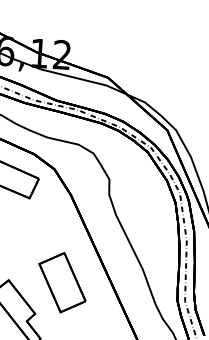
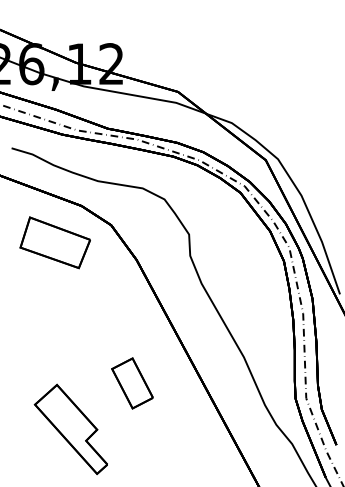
part: (62, 282) -> (132, 383), size x0.6

